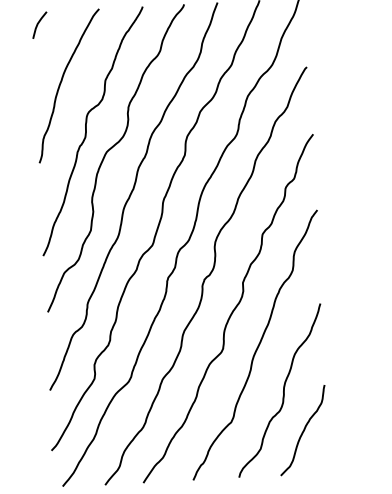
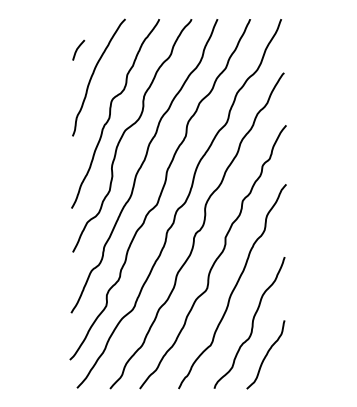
curve: (39, 24) -> (78, 49), moved

